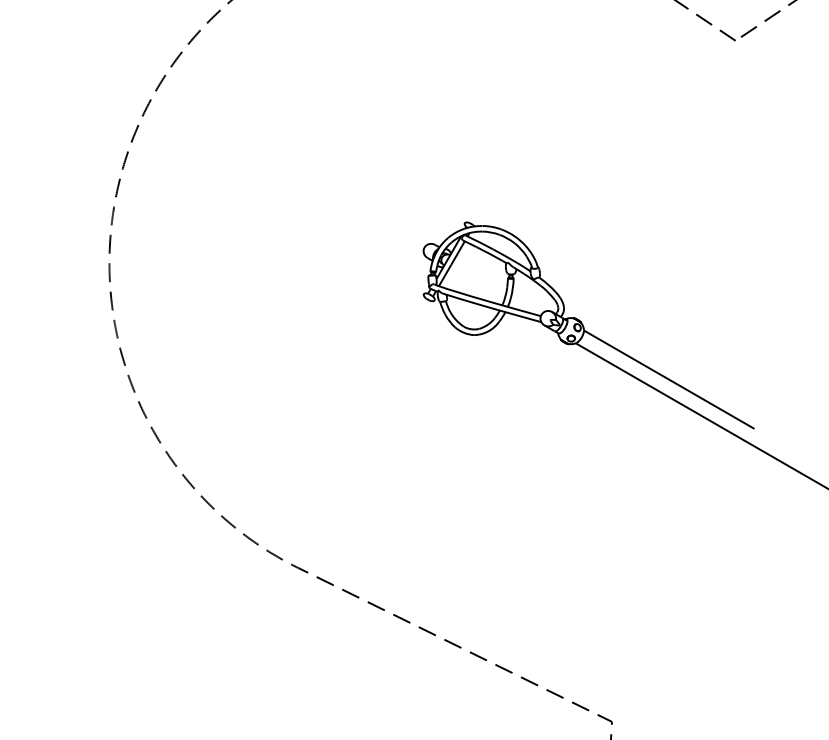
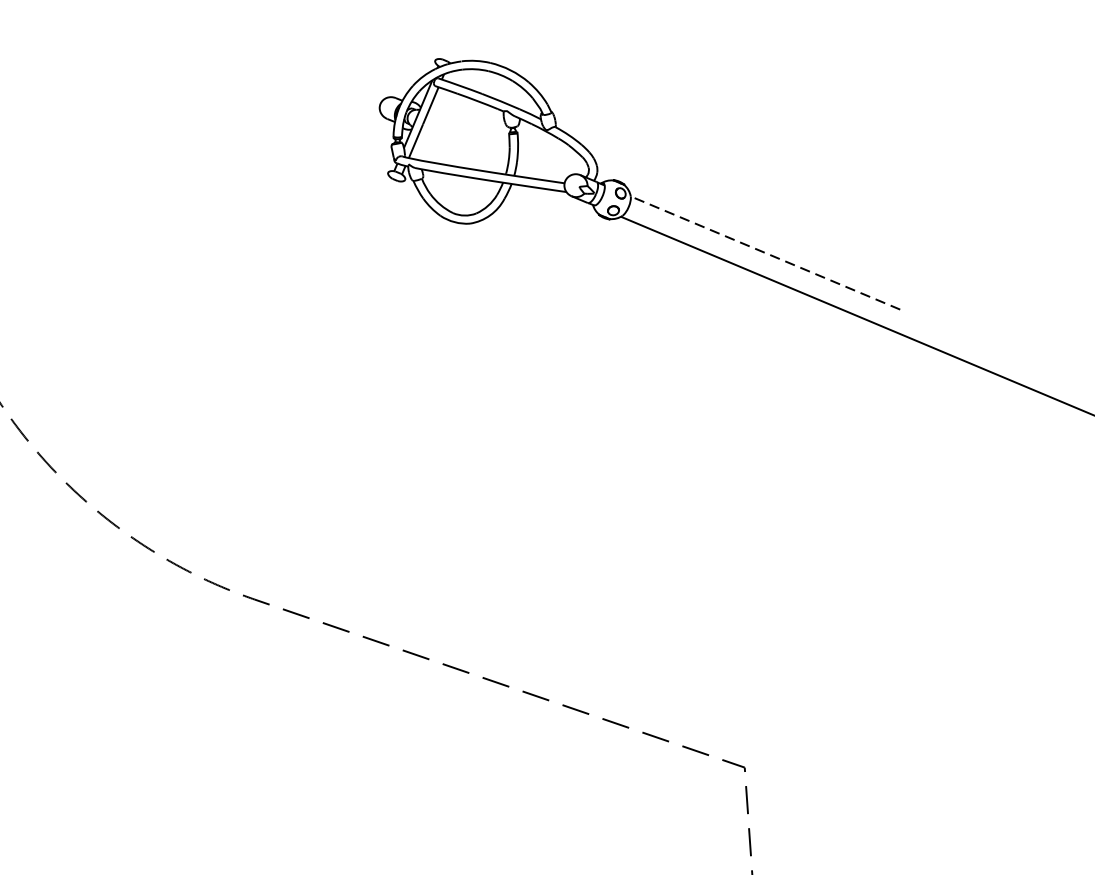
line: (669, 379) -> (765, 252), solid -> dashed

